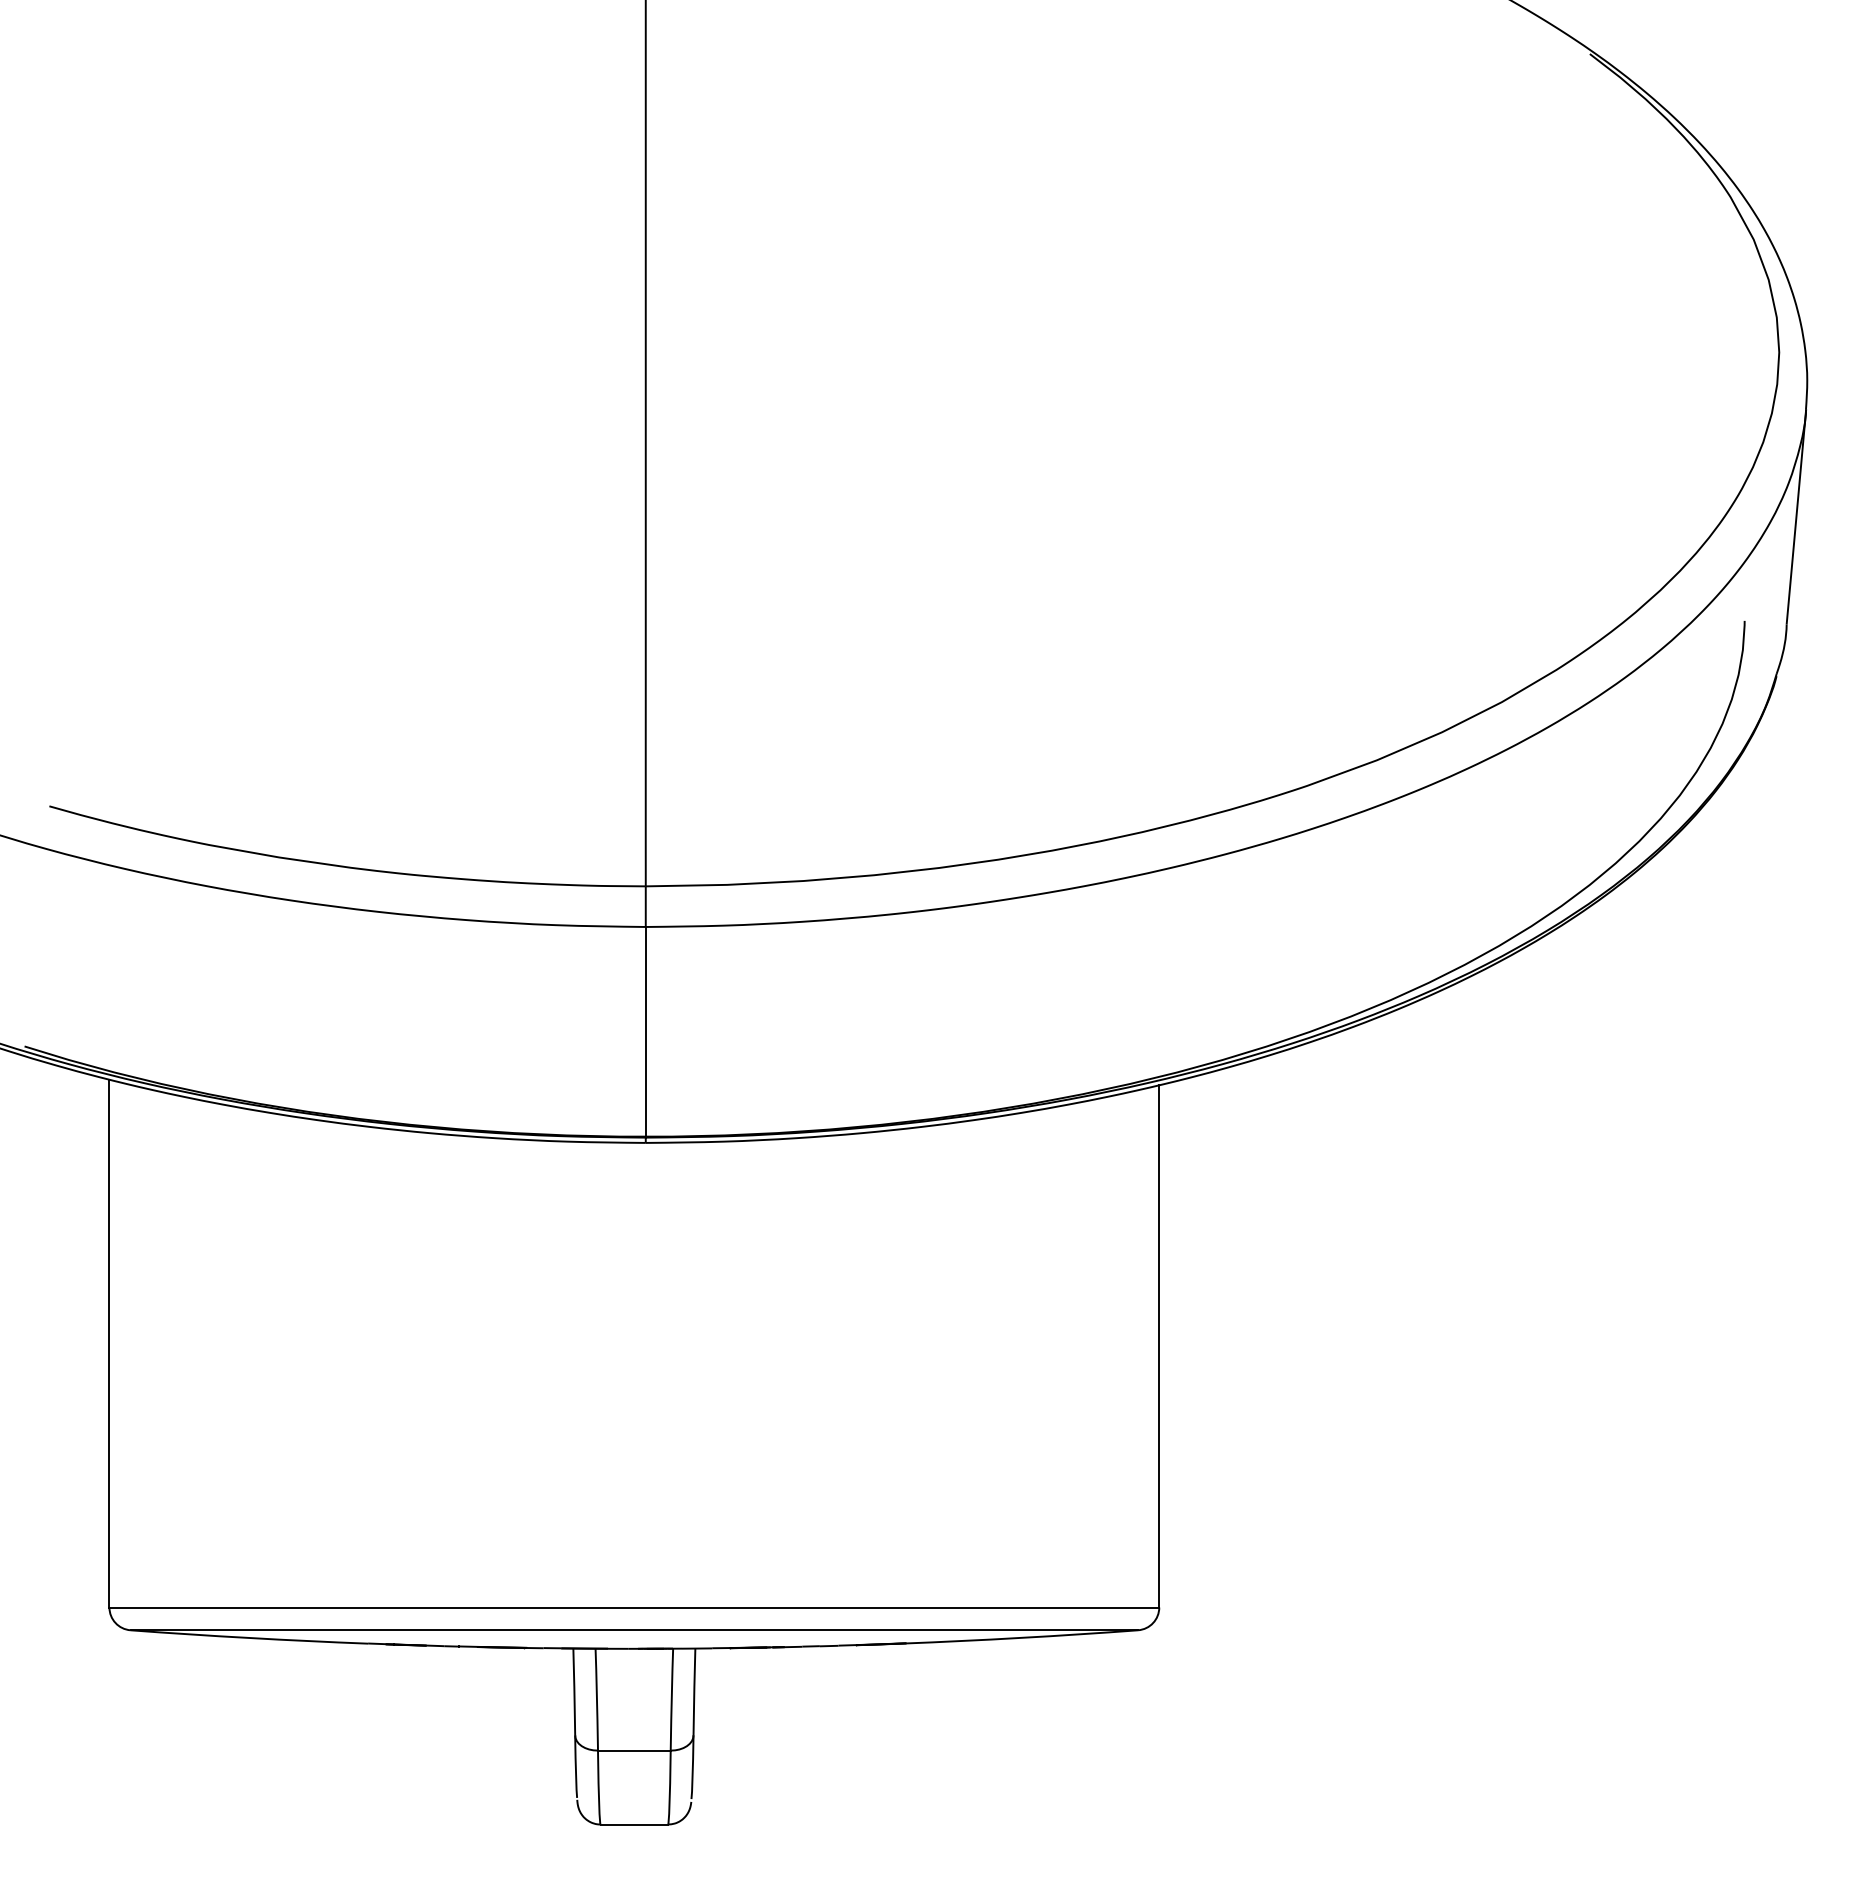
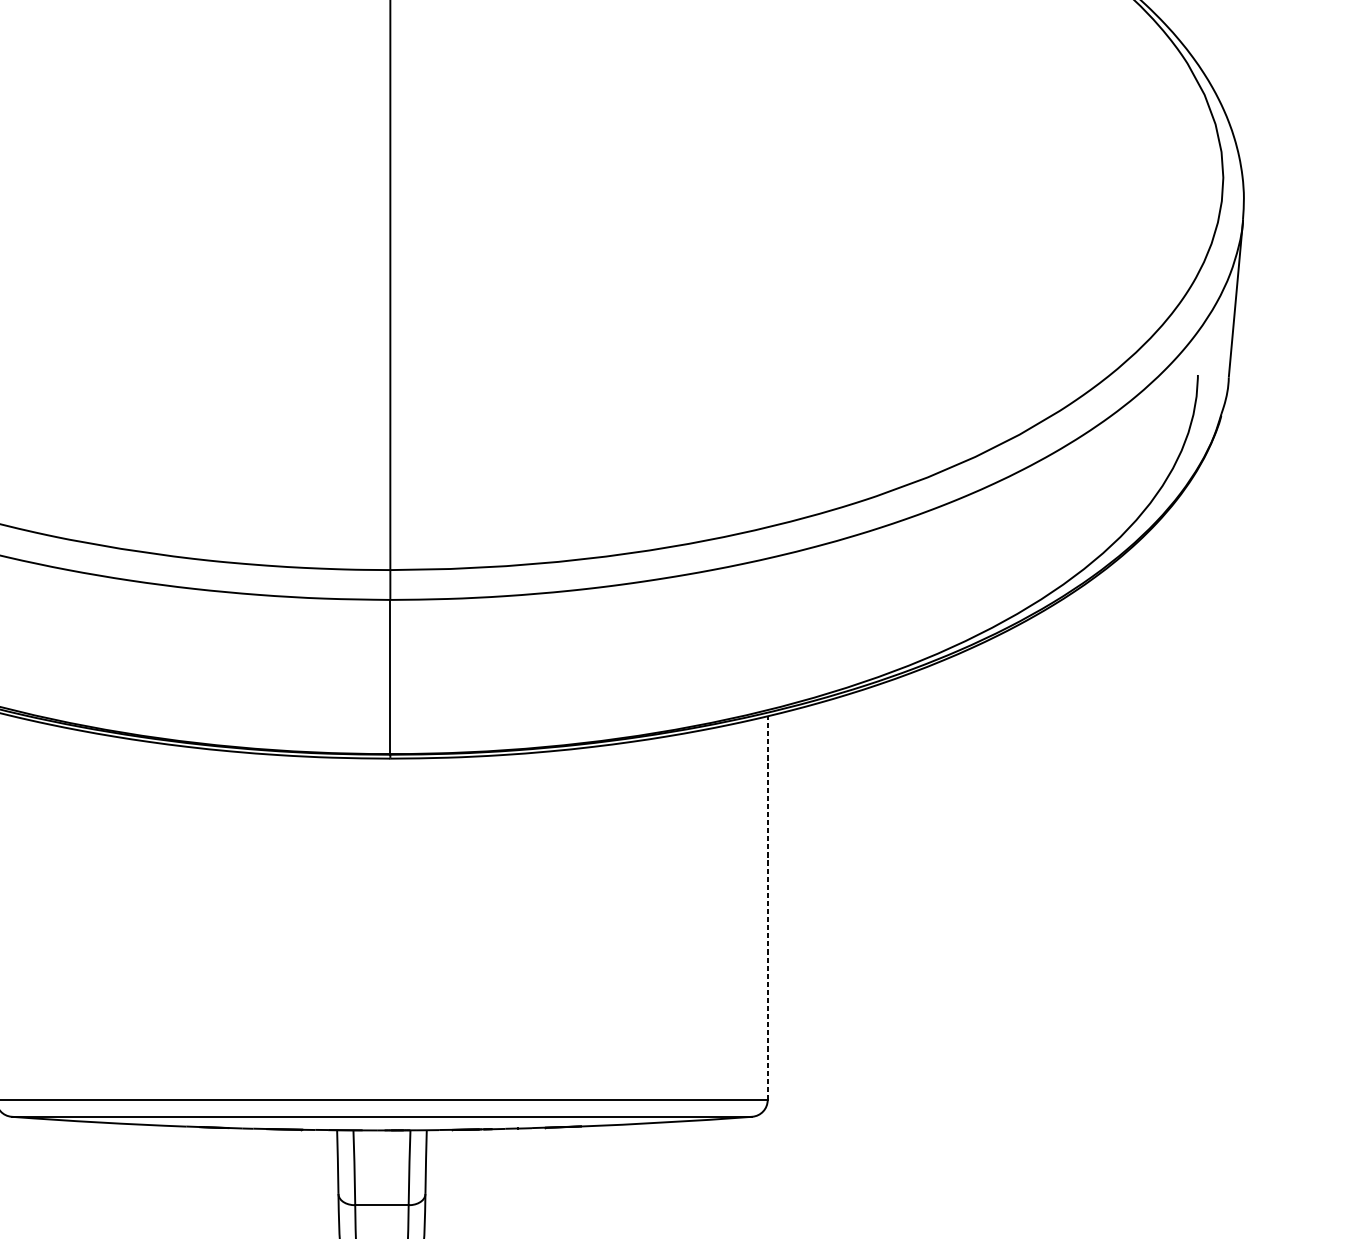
line: (1159, 1345) -> (767, 907), solid -> dashed

